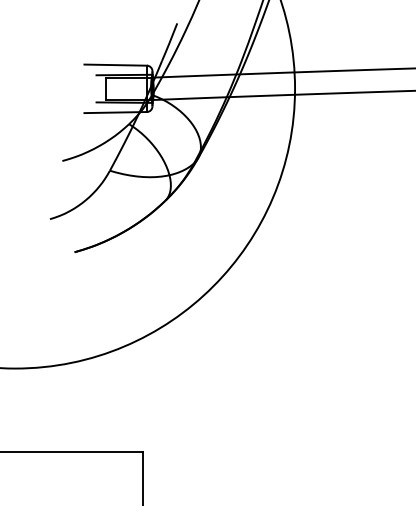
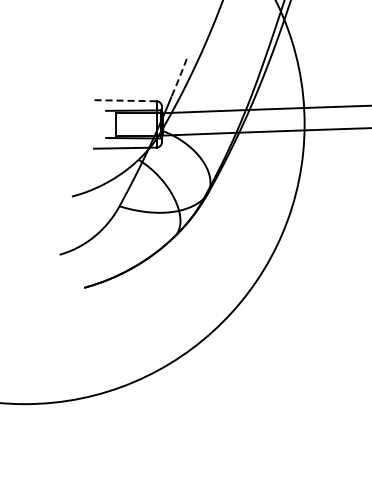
line: (169, 43) -> (179, 79), solid -> dashed
line: (115, 65) -> (125, 101), solid -> dashed

